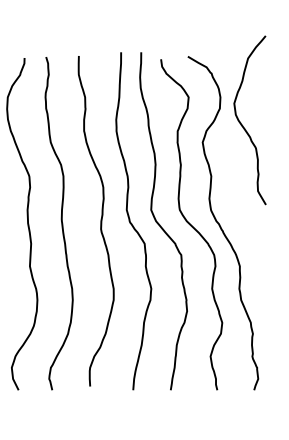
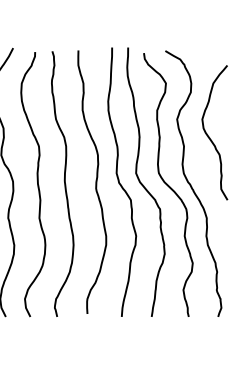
curve: (243, 125) -> (209, 136), moved

